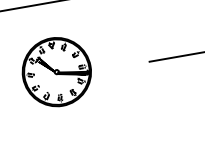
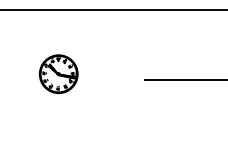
part: (56, 71) -> (58, 73), size x0.6

